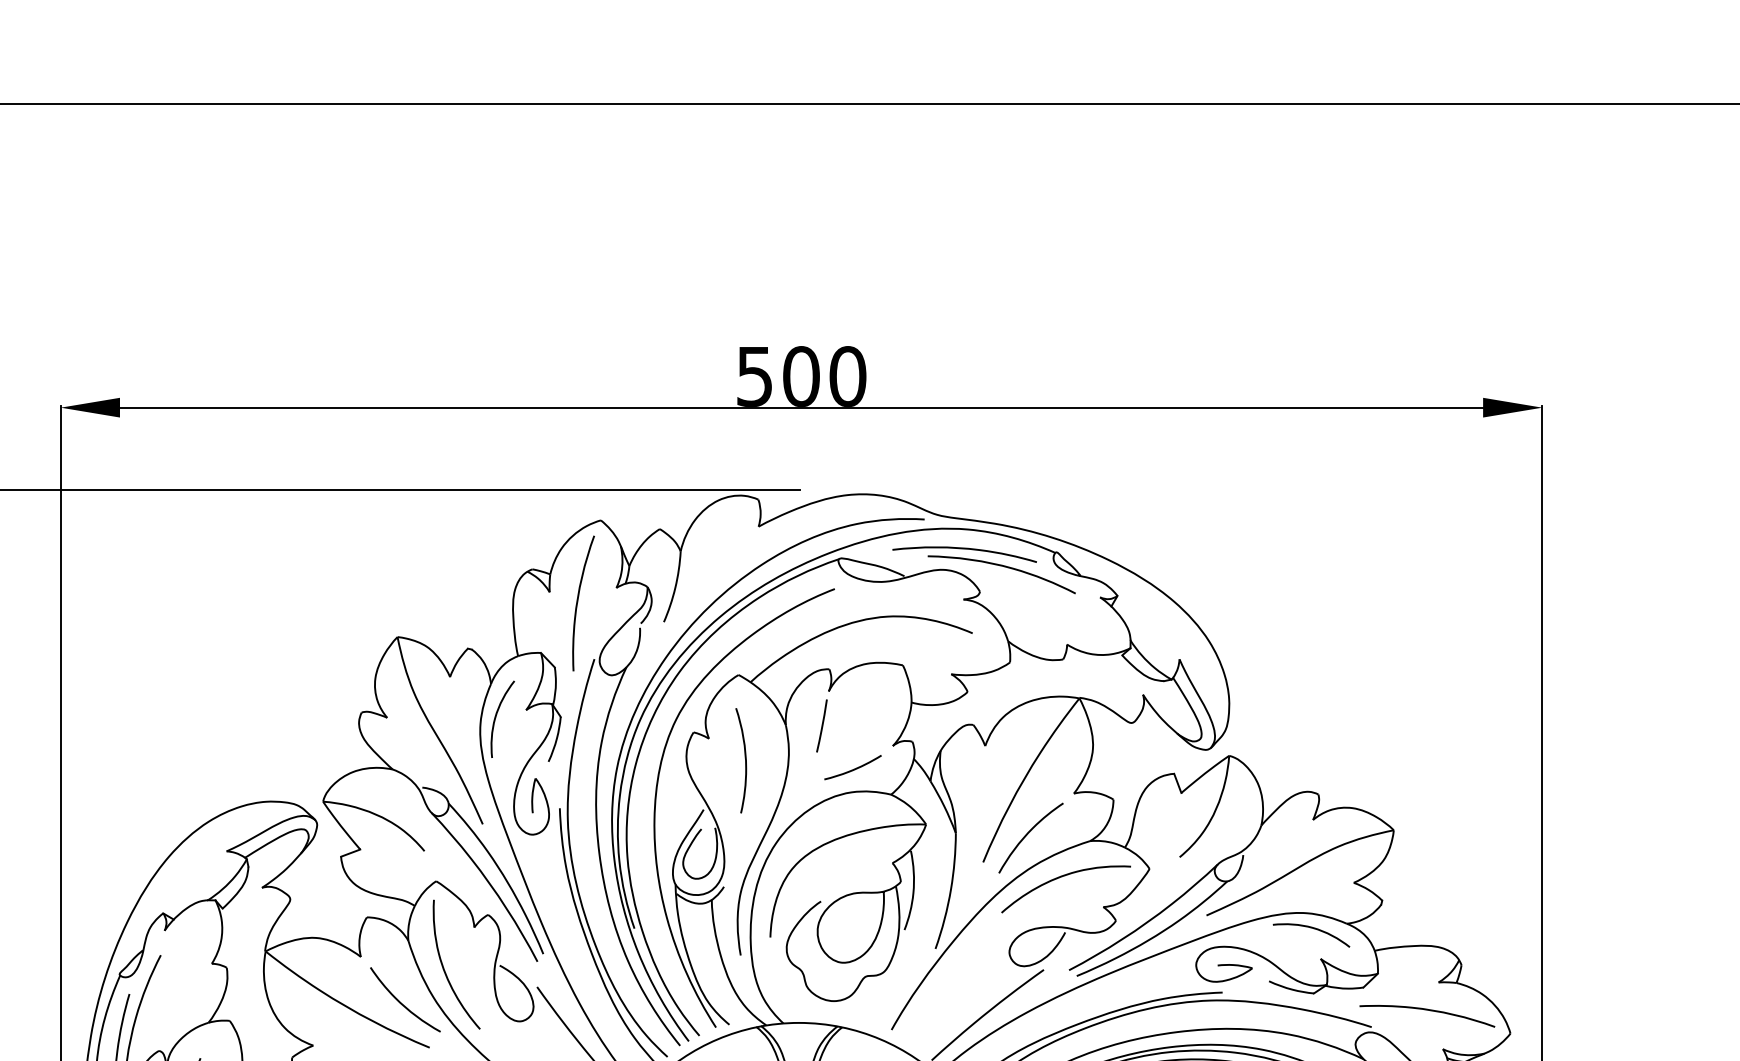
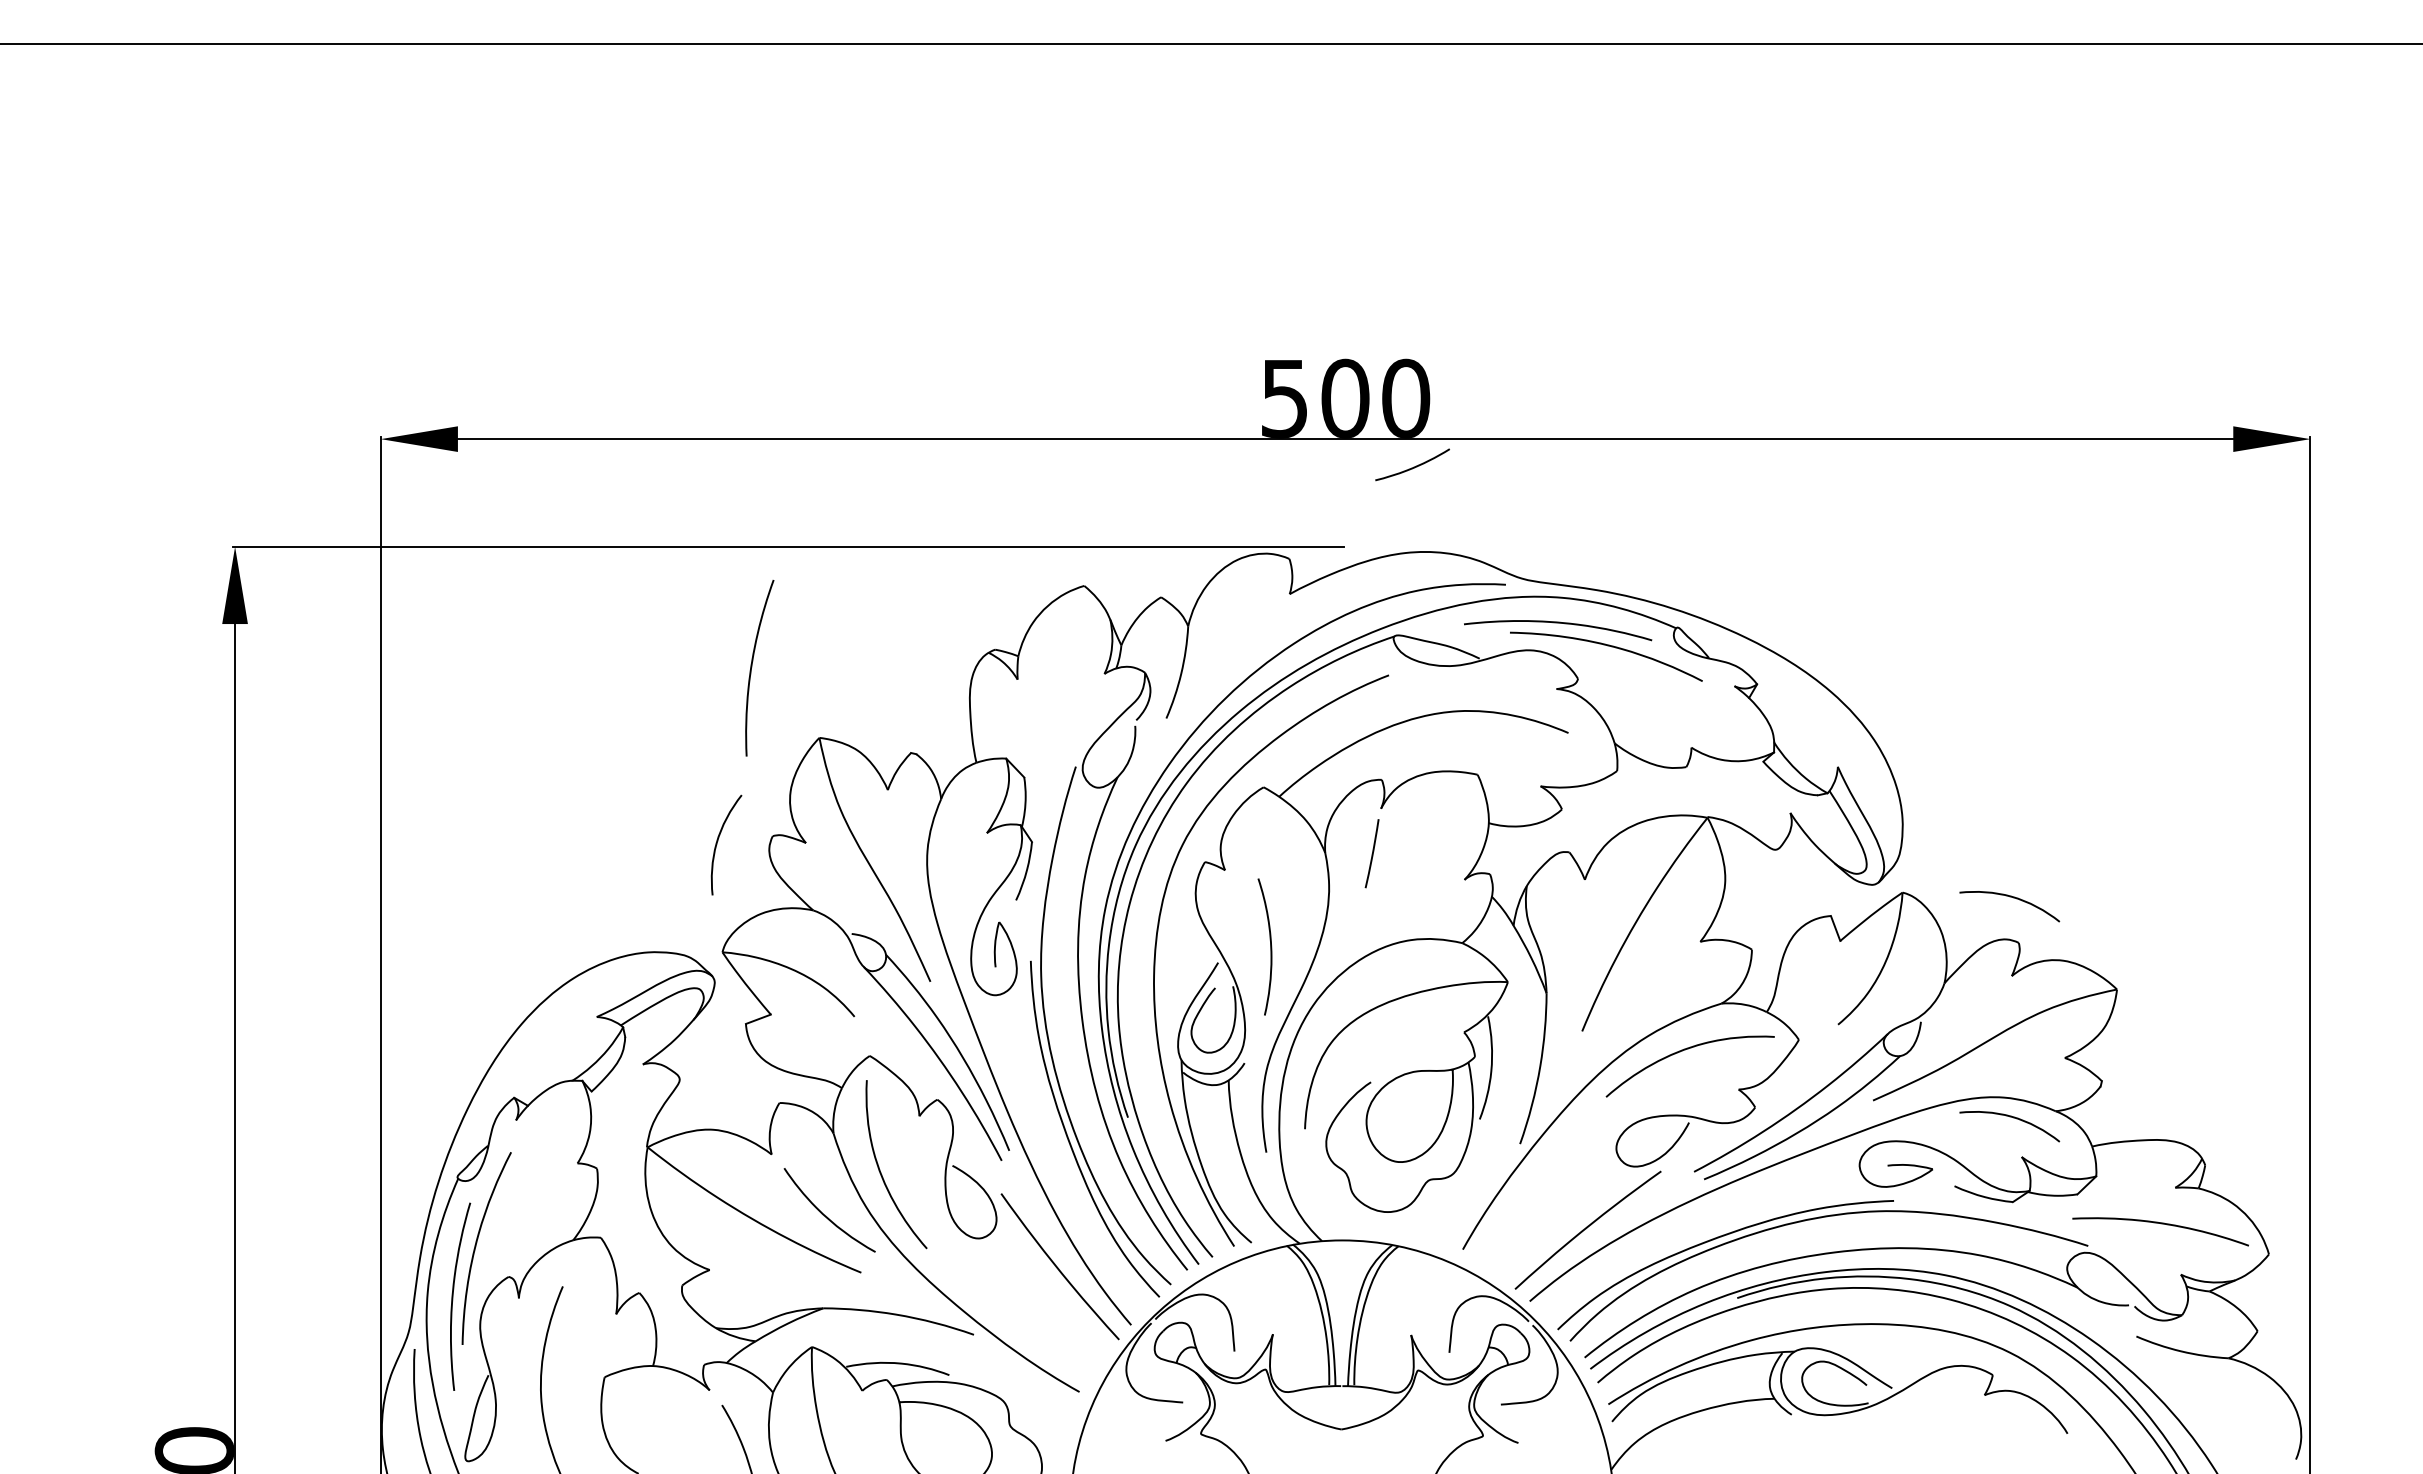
curve: (578, 602) -> (752, 667), moved
curve: (496, 716) -> (718, 841), moved
curve: (745, 760) -> (1270, 946), moved
curve: (1314, 760) -> (2013, 898), added
curve: (853, 768) -> (1413, 466), moved
curve: (1027, 835) -> (1639, 996), removed

